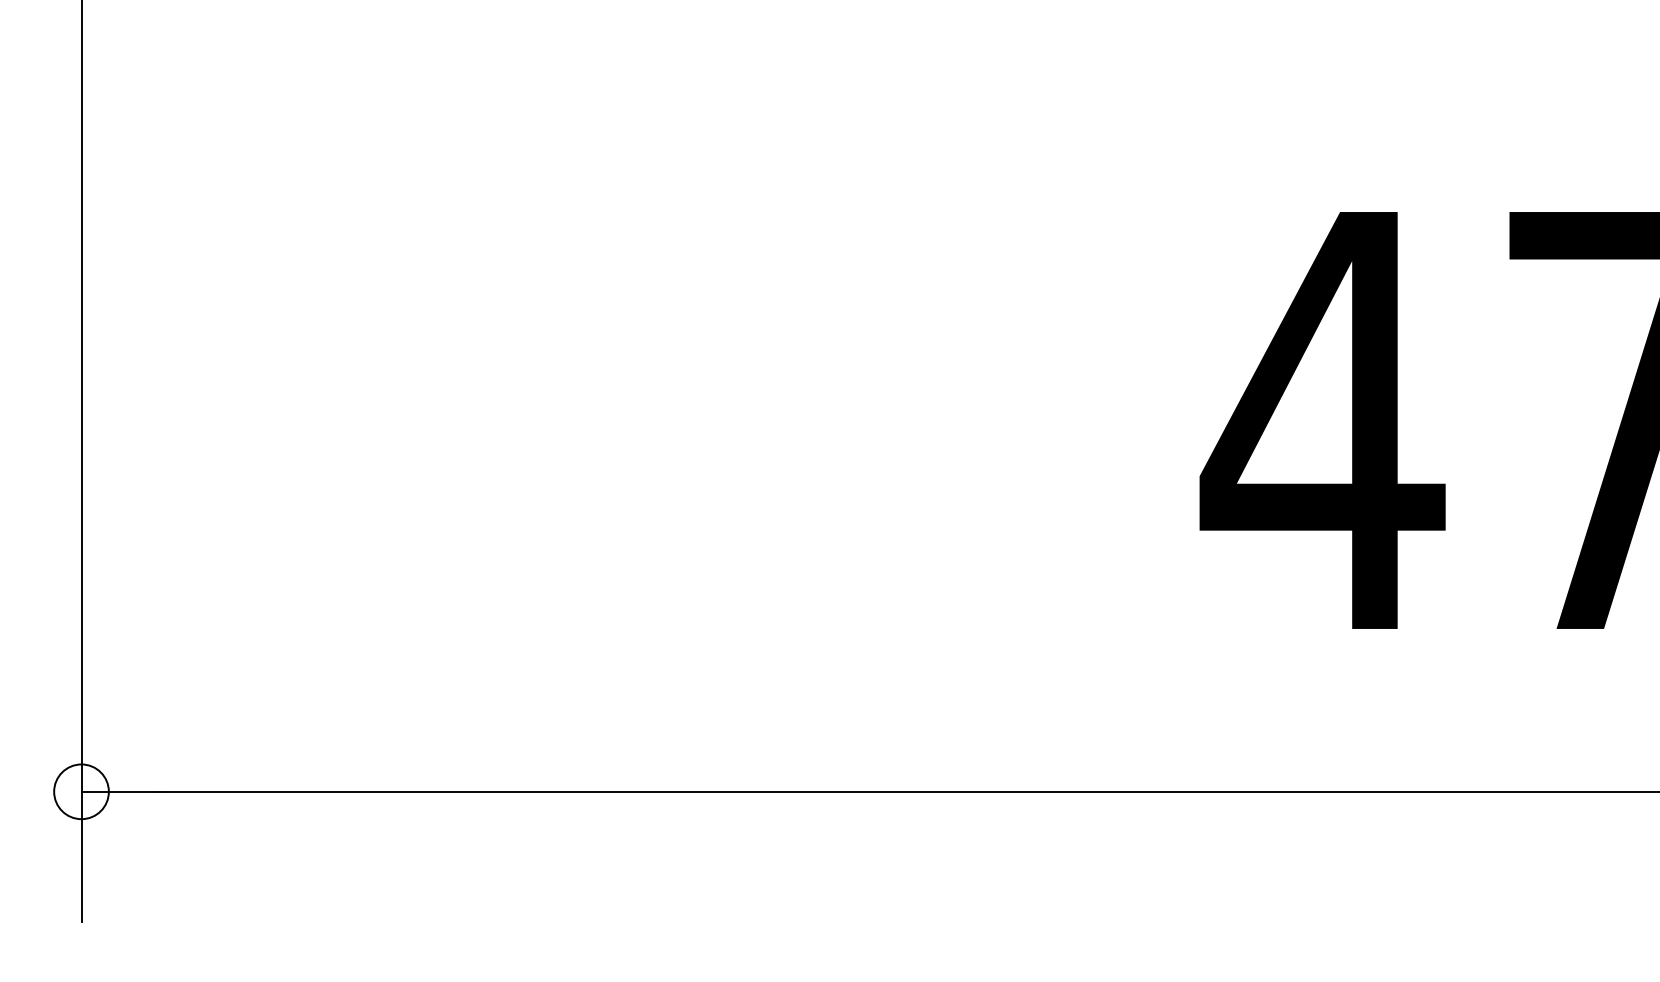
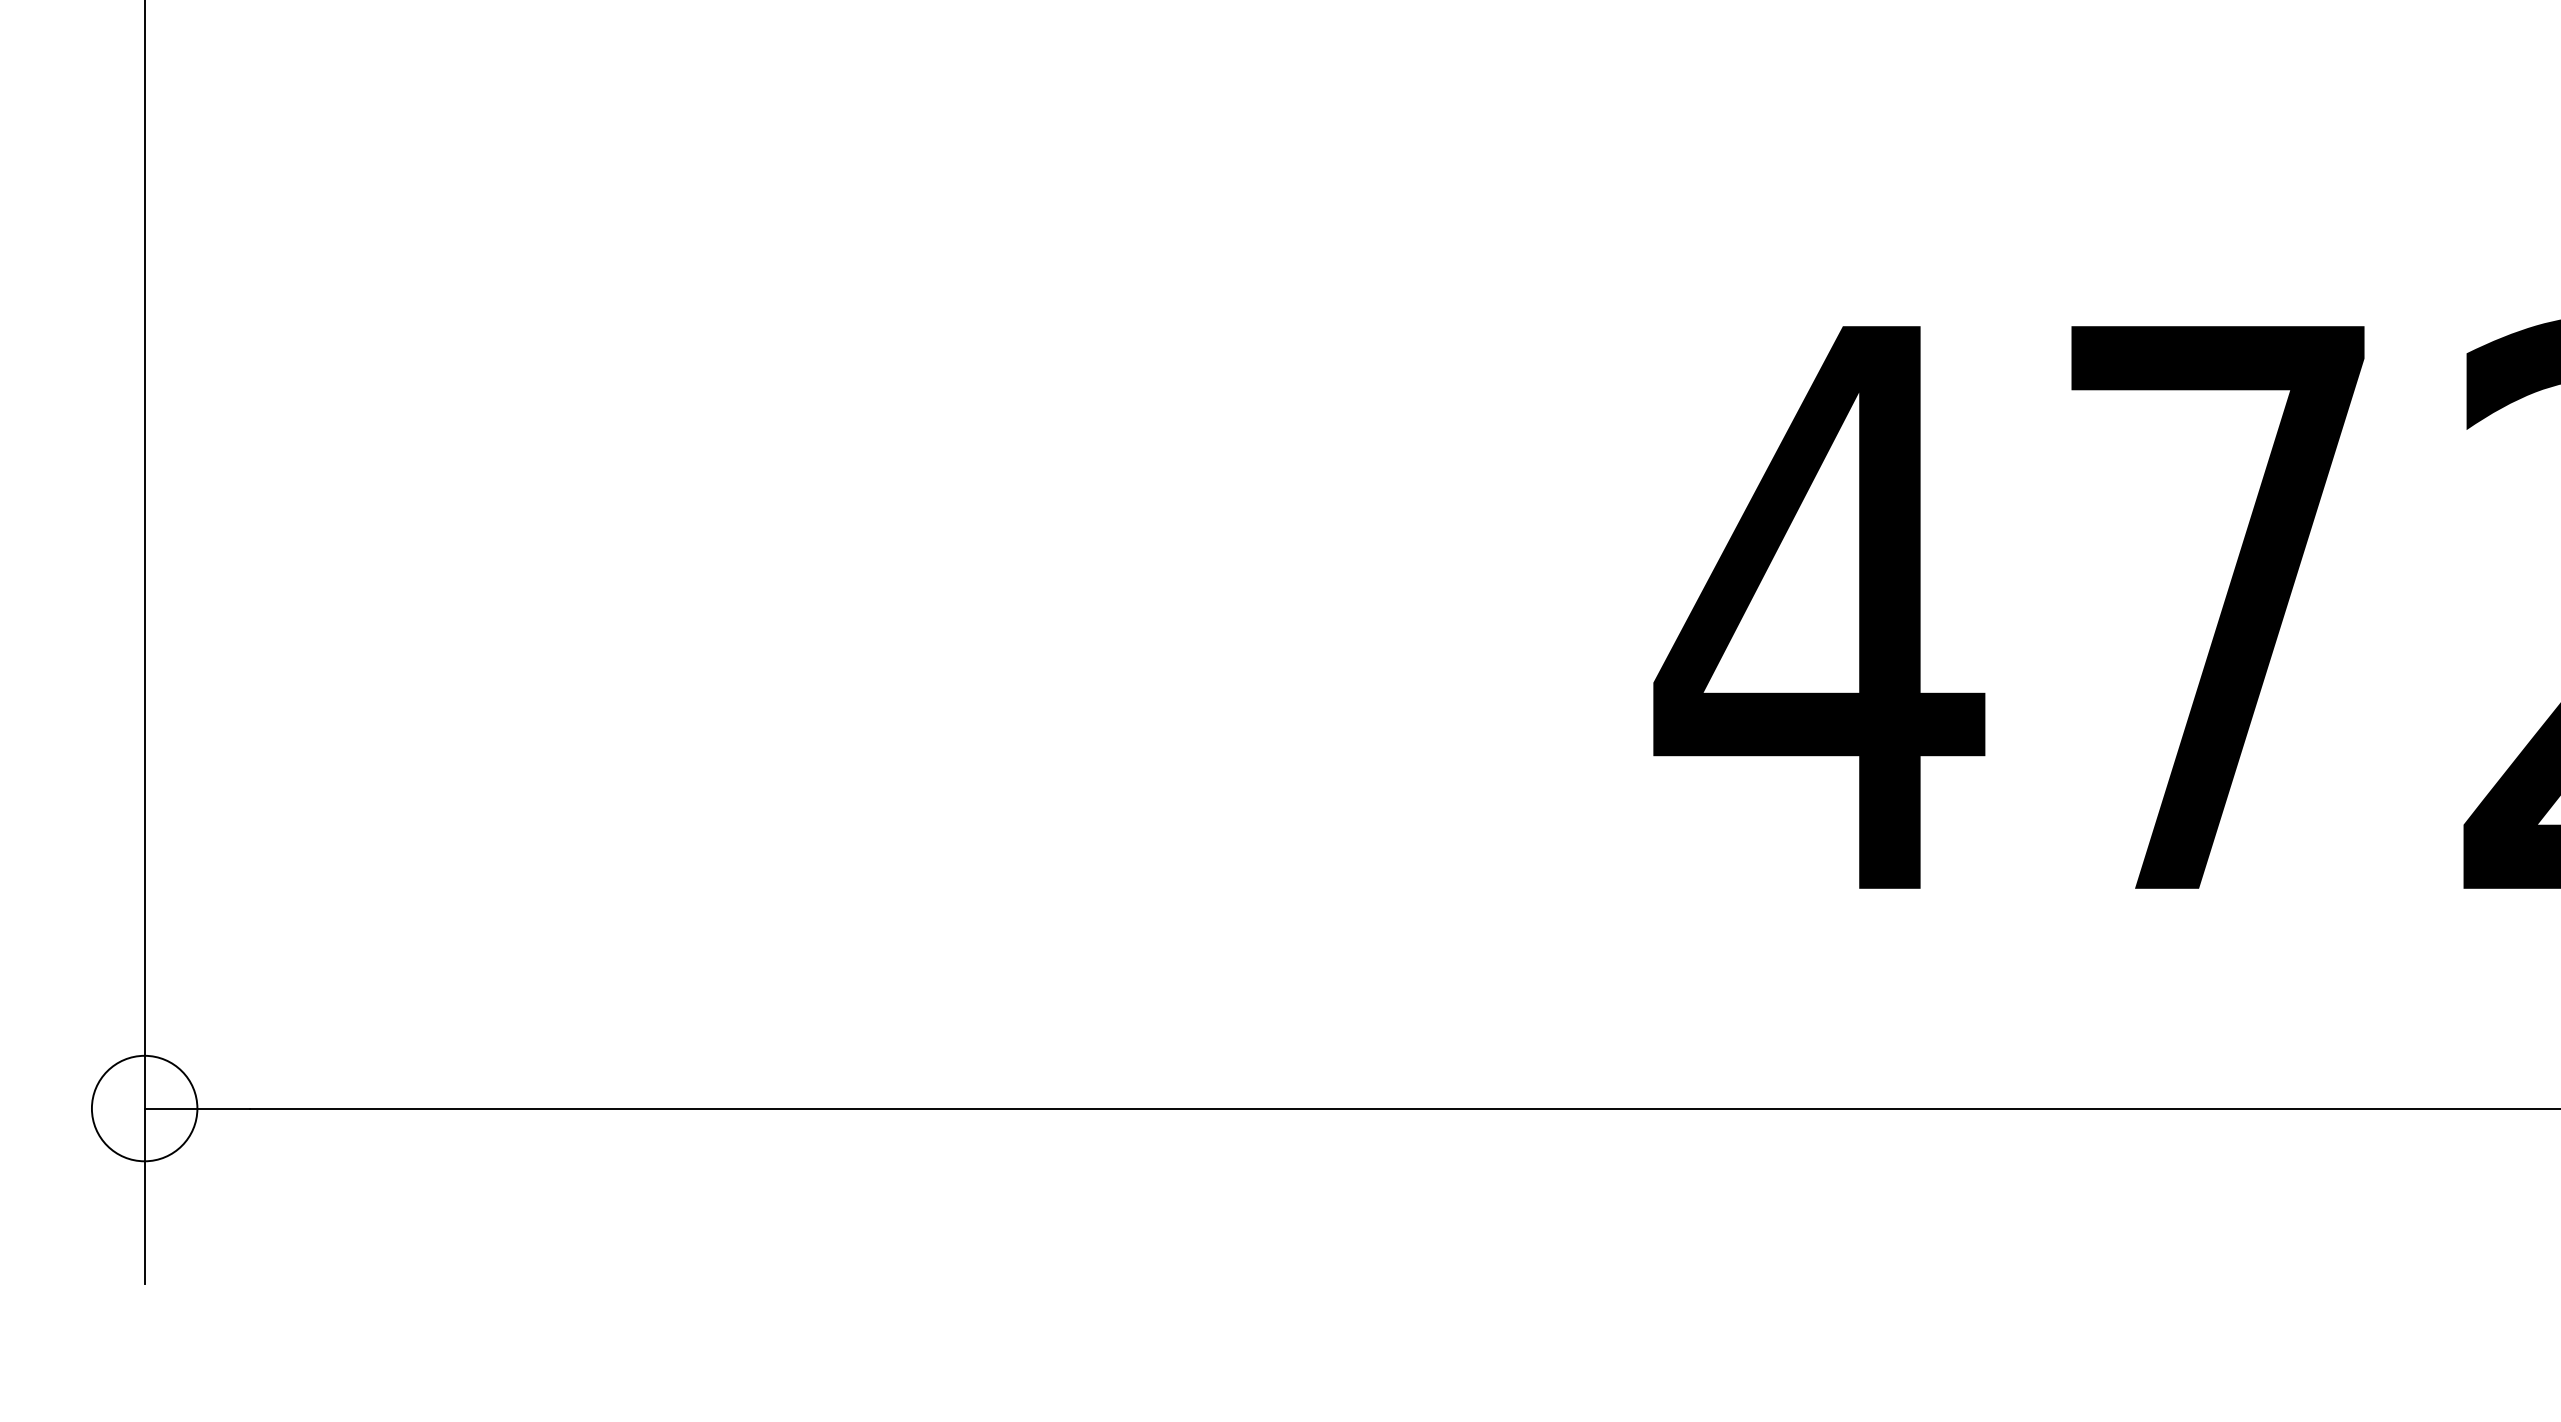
circle: (81, 791) -> (144, 1108), size x1.43

